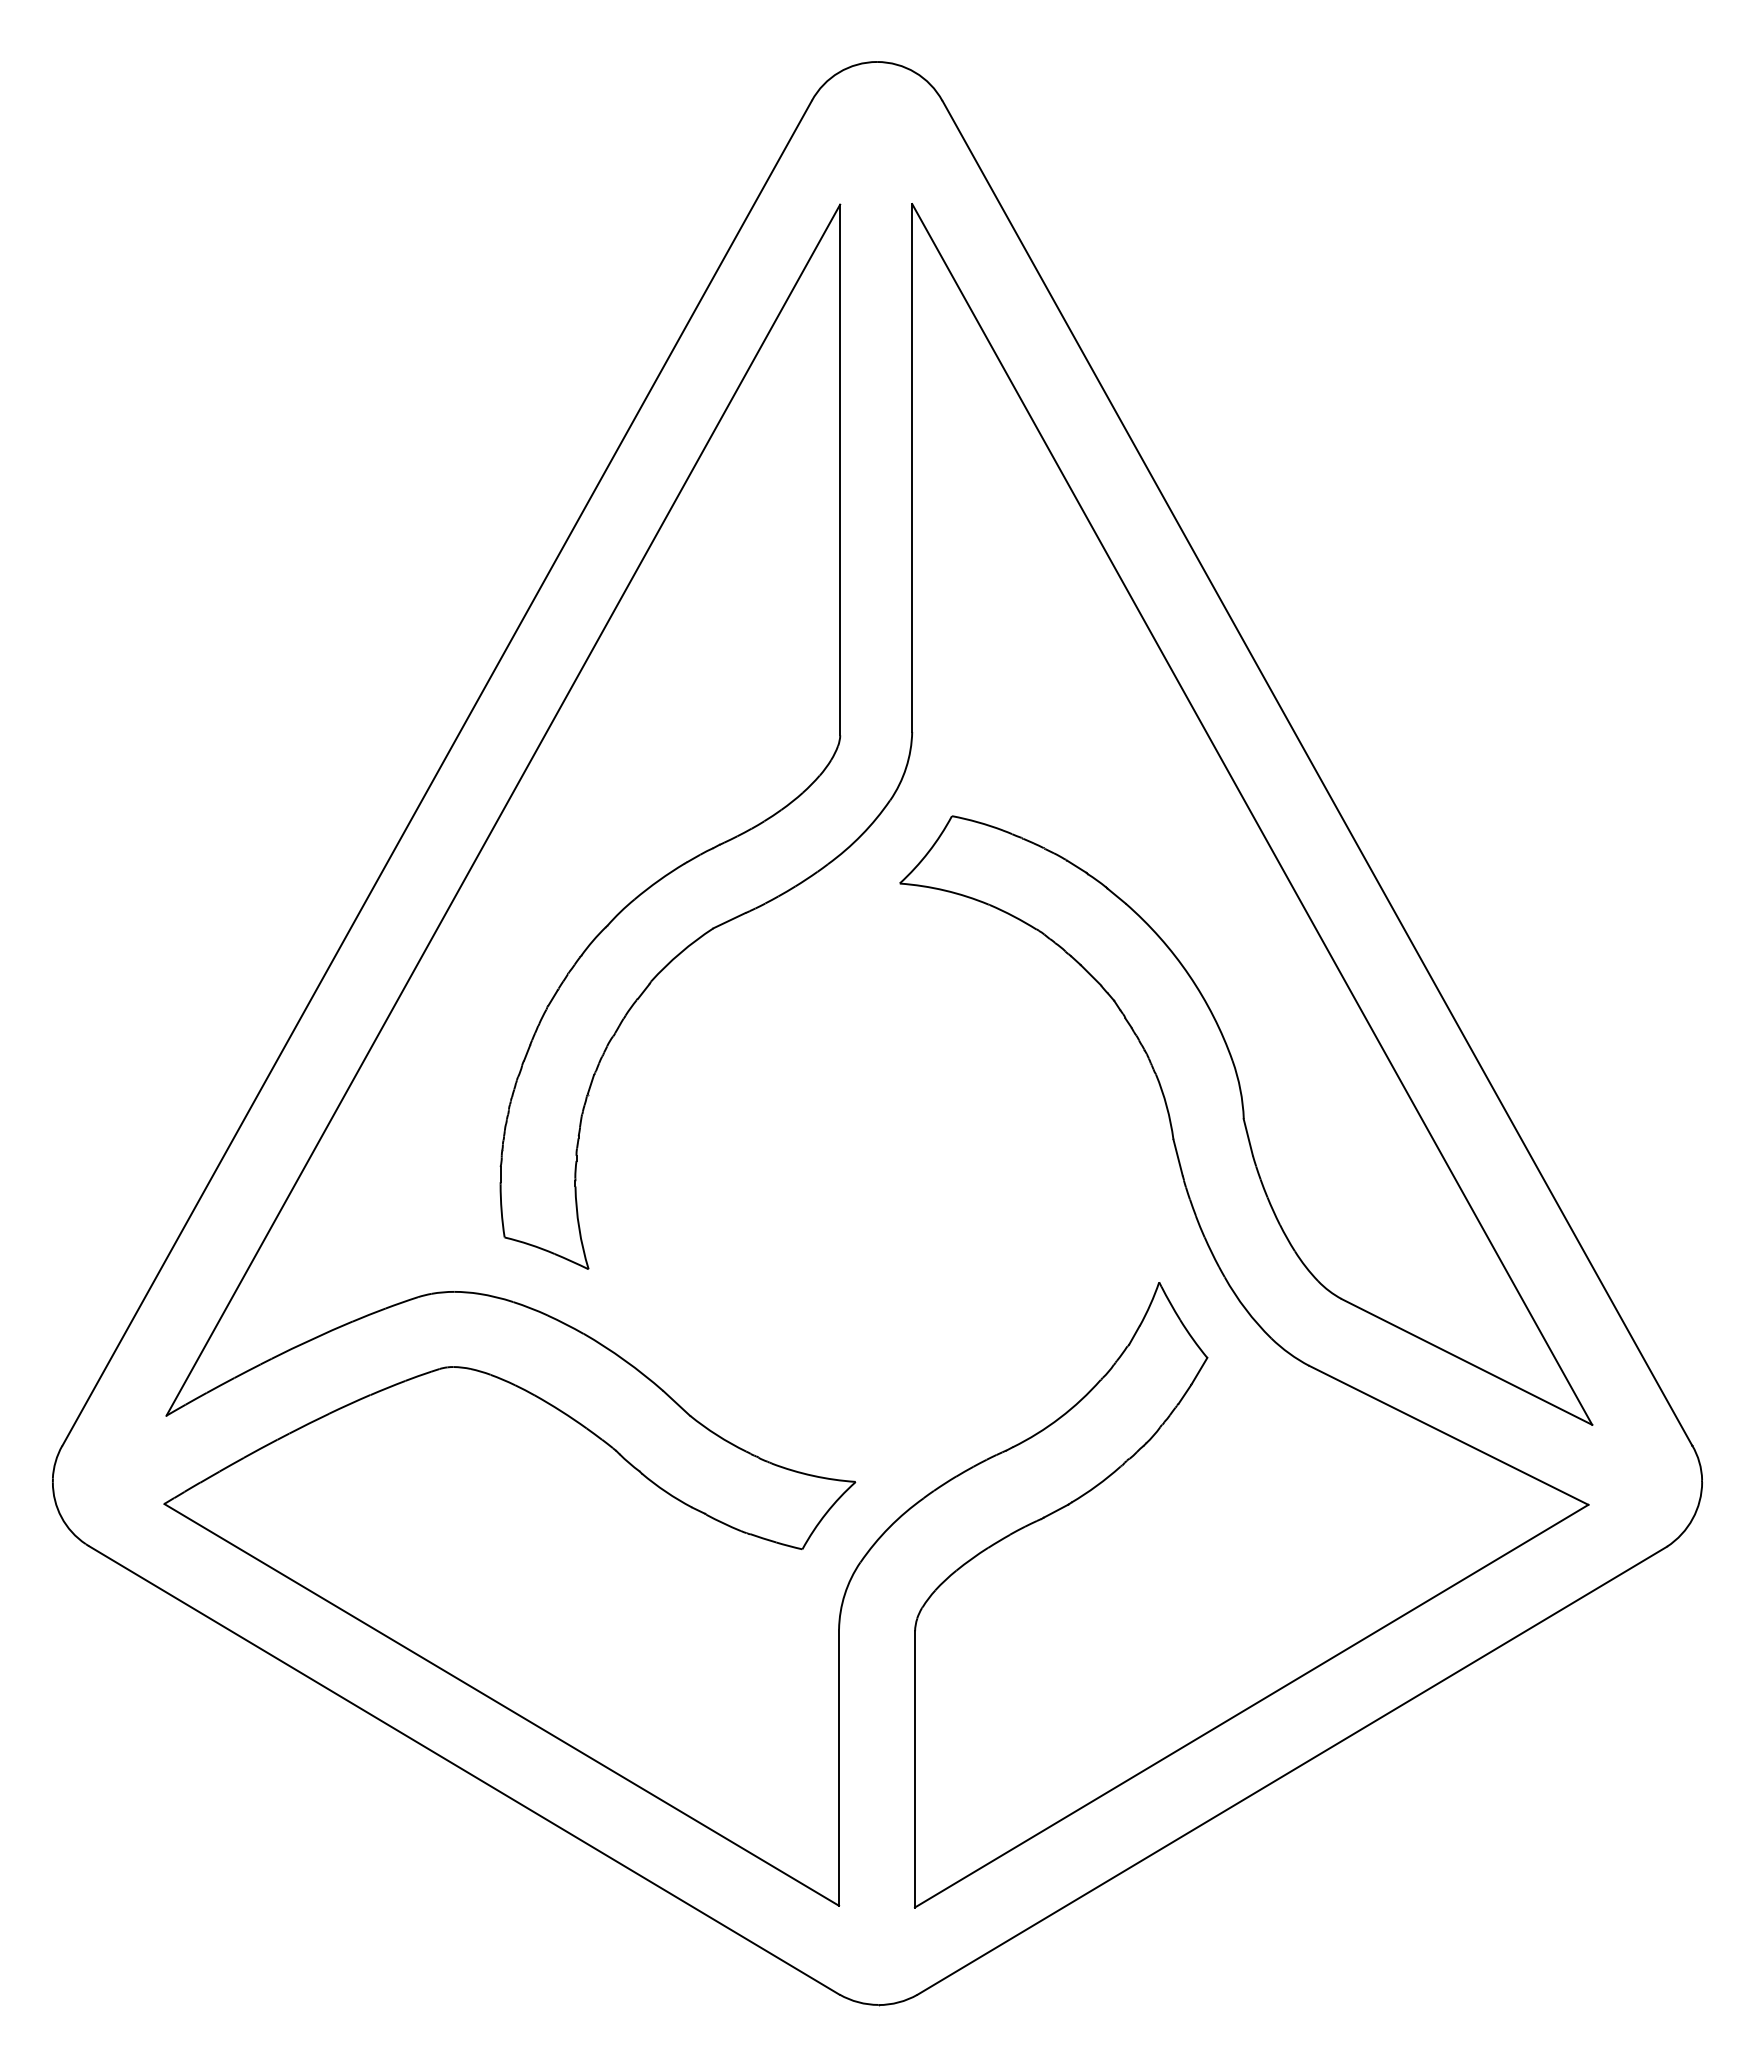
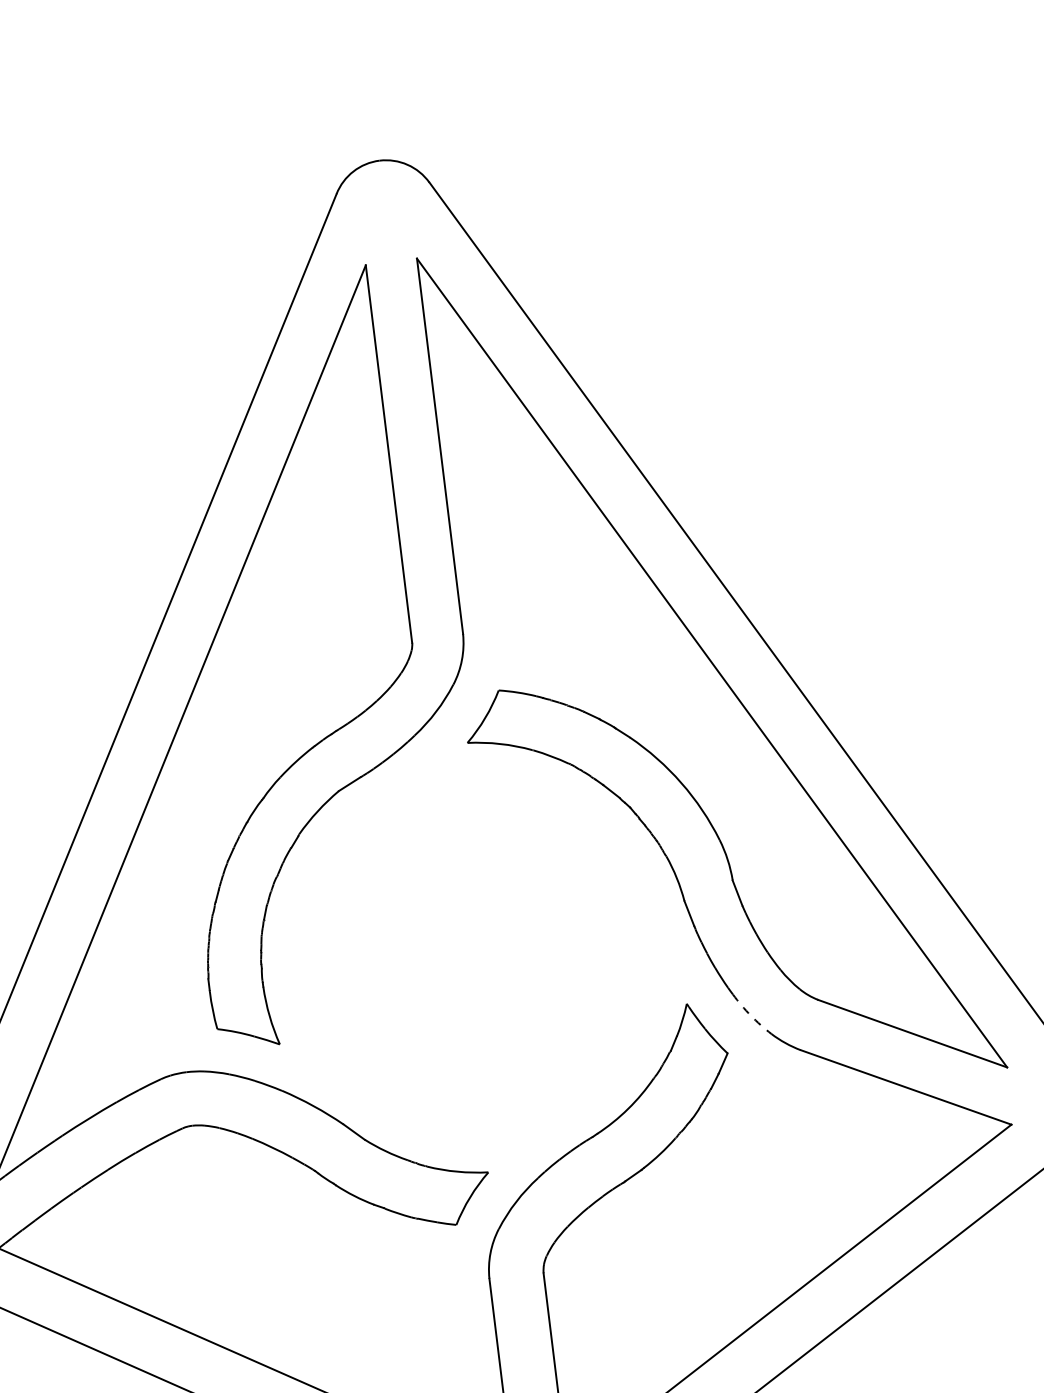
arc: (1245, 1309) -> (750, 1015), solid -> dashed

